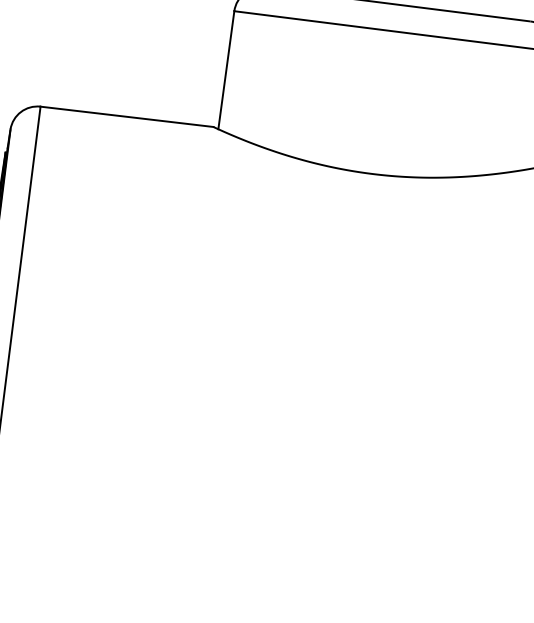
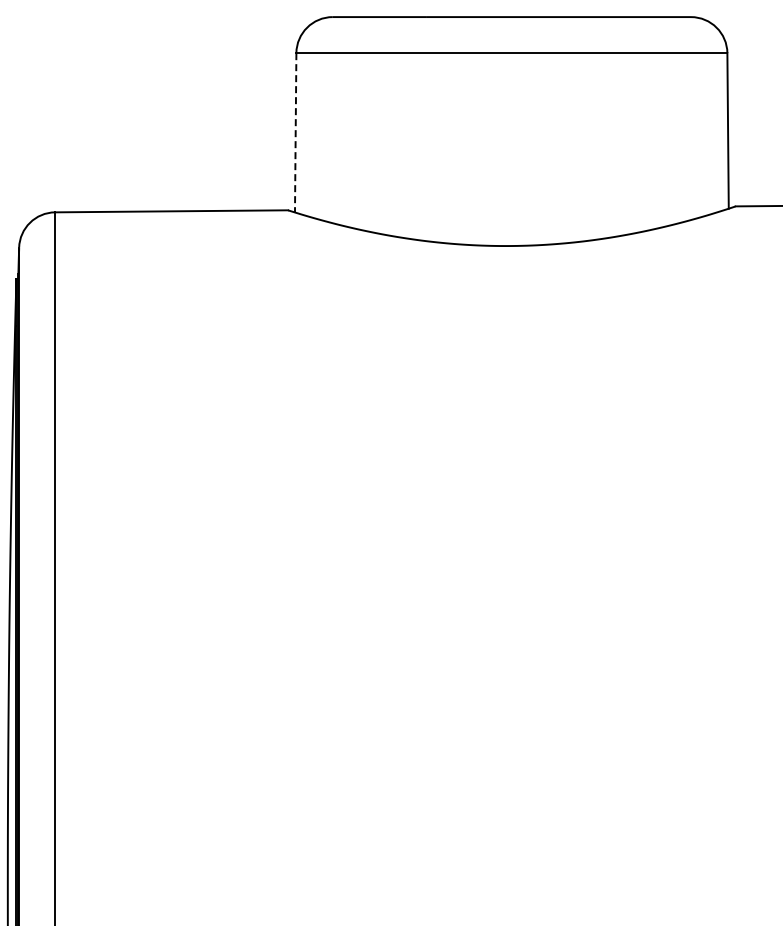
line: (226, 69) -> (295, 132), solid -> dashed

